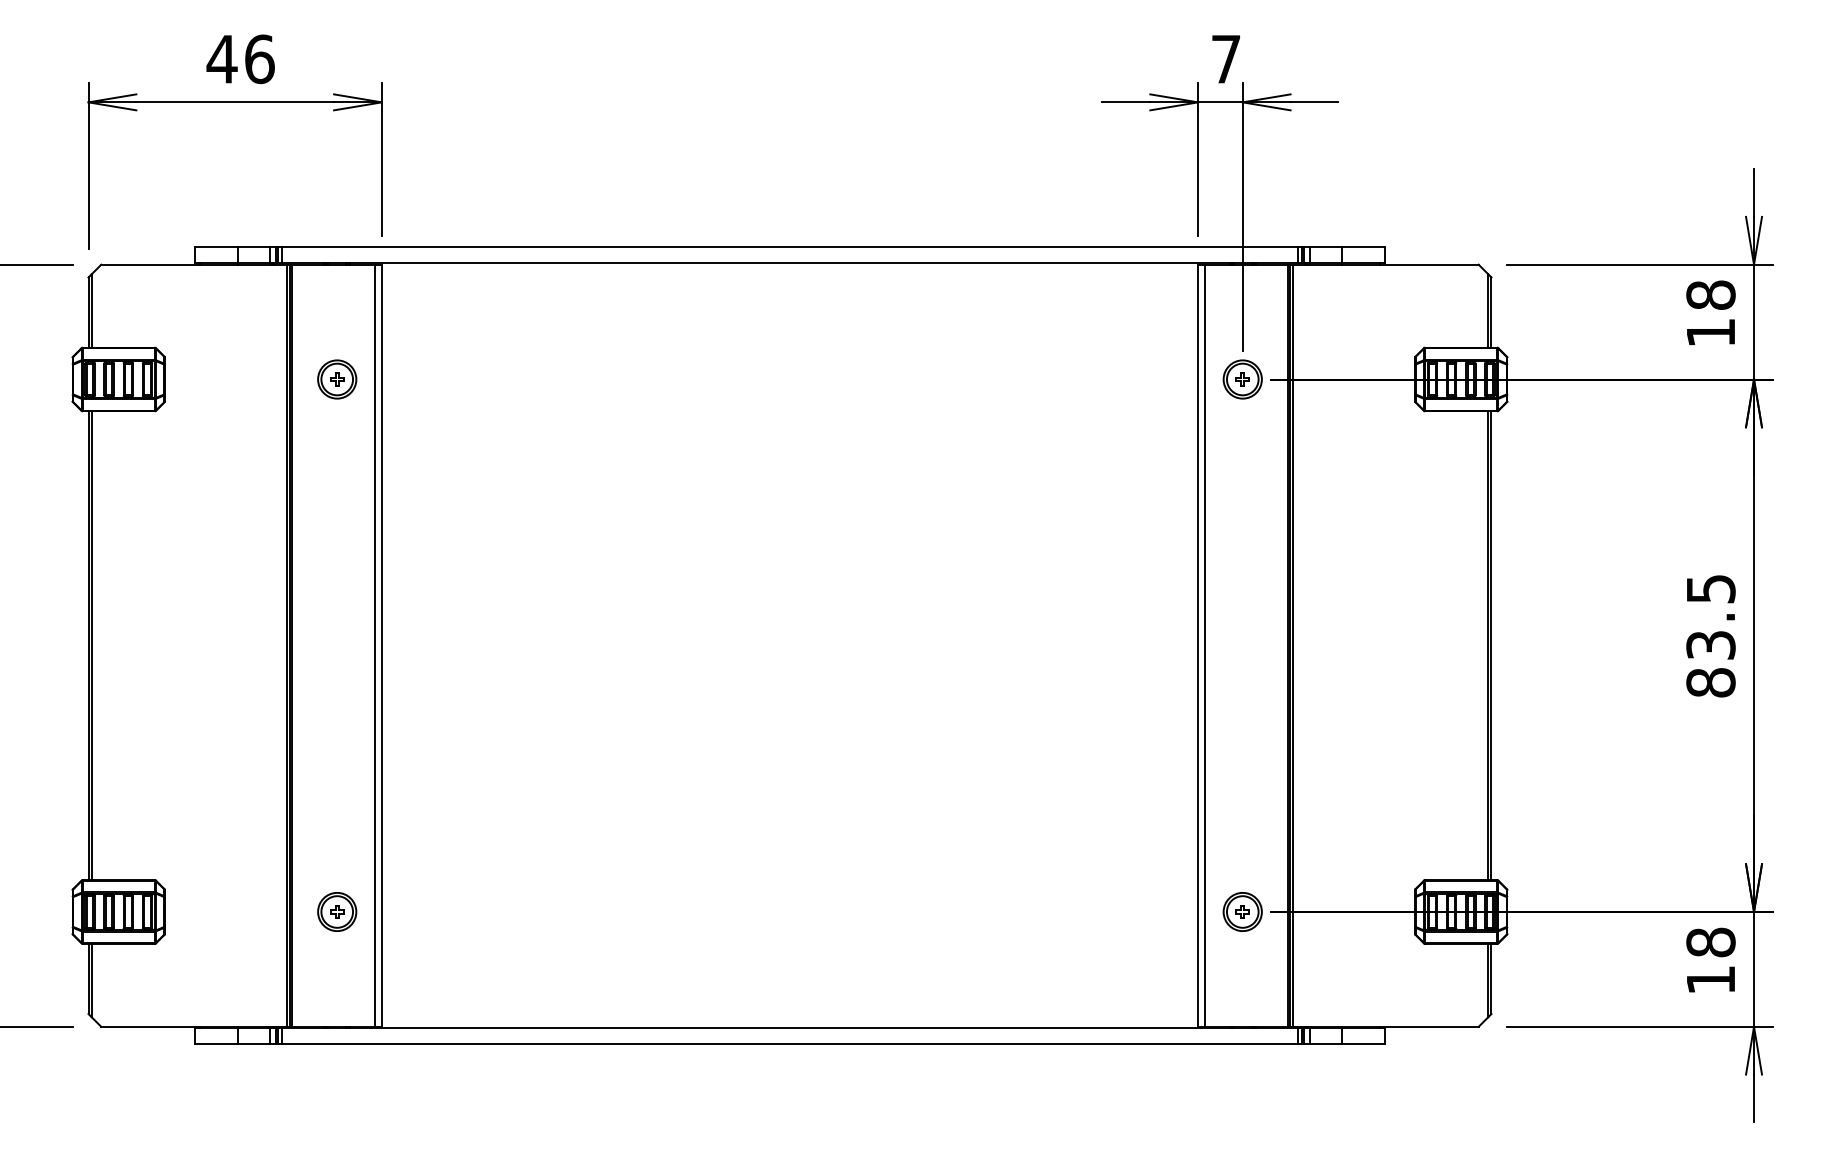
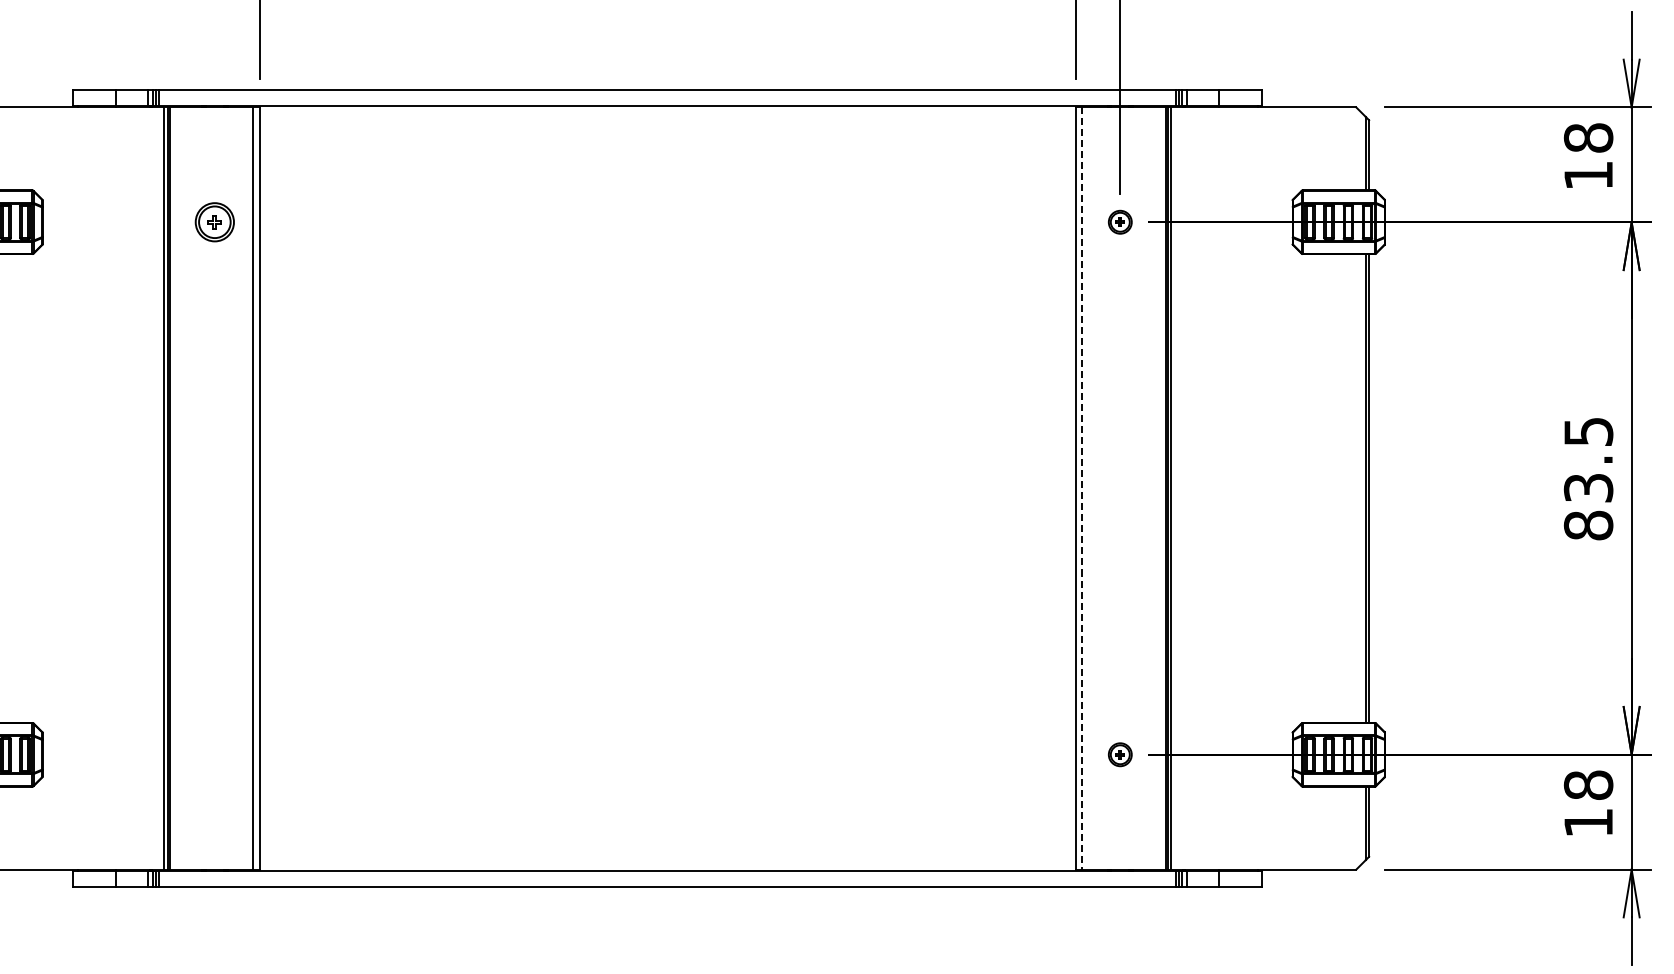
part: (1242, 379) -> (1120, 222), size x0.6
line: (1204, 646) -> (1082, 489), solid -> dashed
part: (337, 911) -> (215, 754), removed
part: (1242, 911) -> (1120, 754), size x0.6

